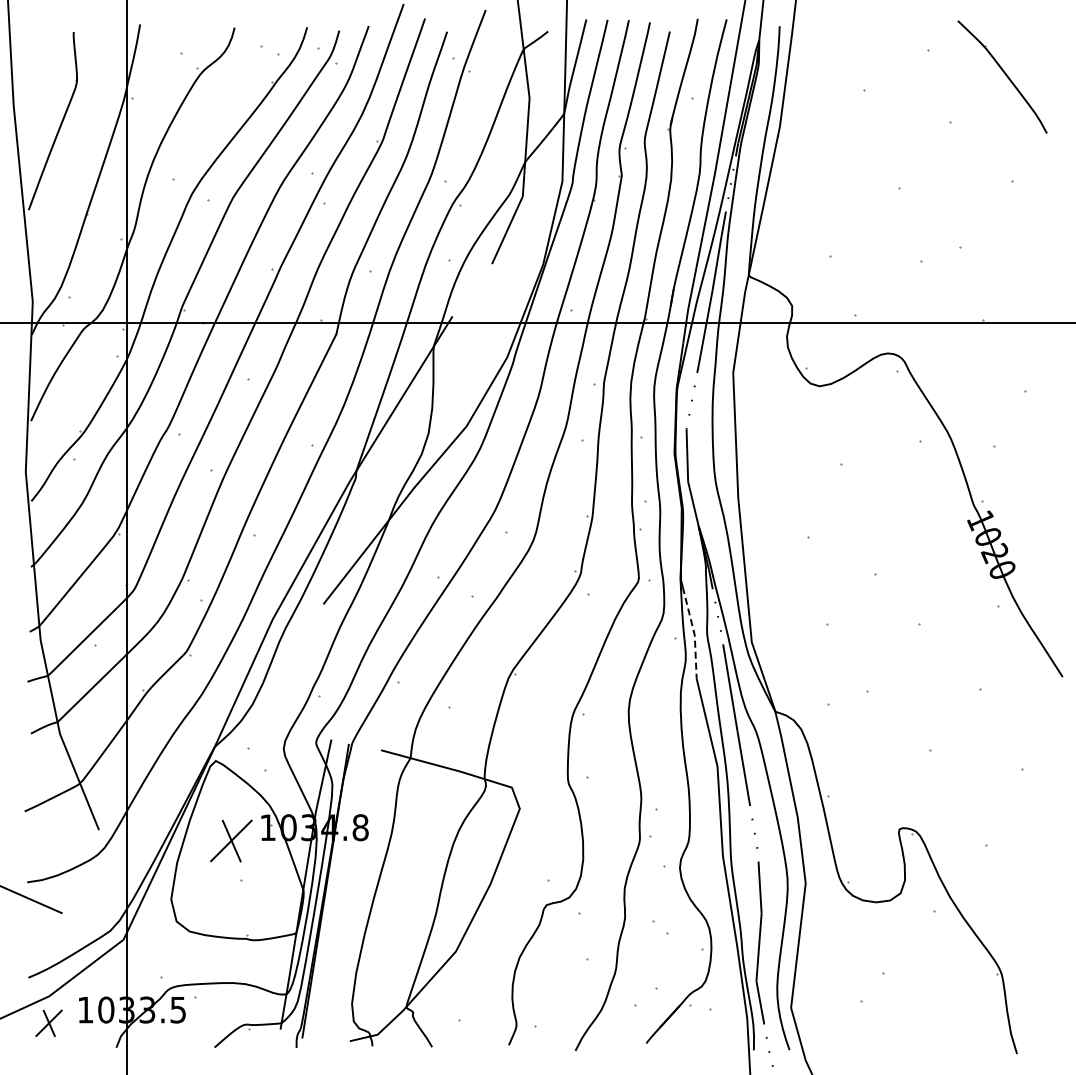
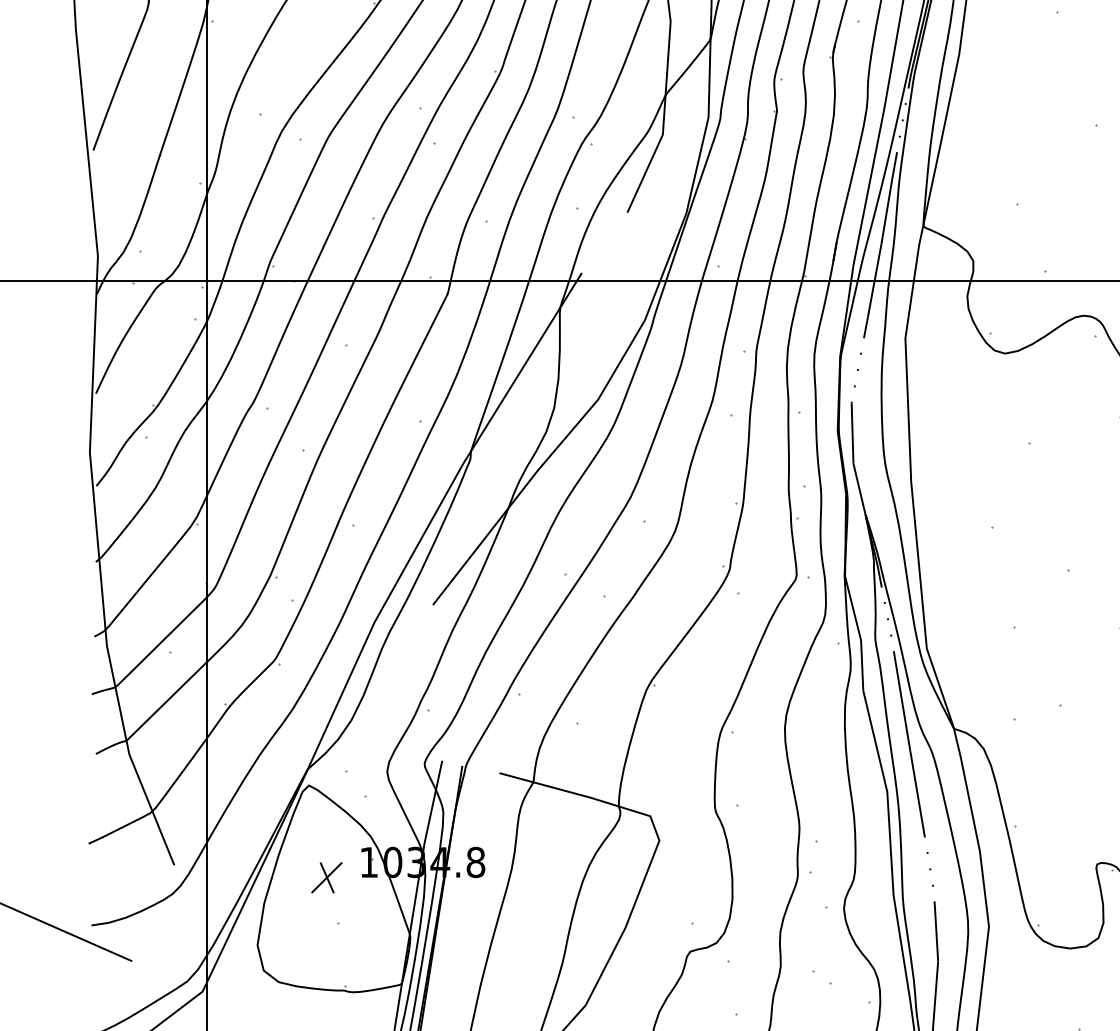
line: (694, 633) -> (860, 638), dashed -> solid
part: (231, 840) -> (327, 877), size x0.62

